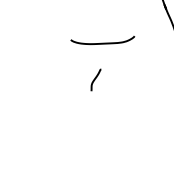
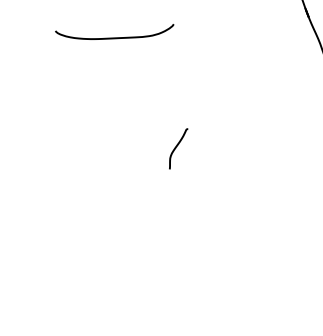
curve: (102, 42) -> (114, 36), moved

